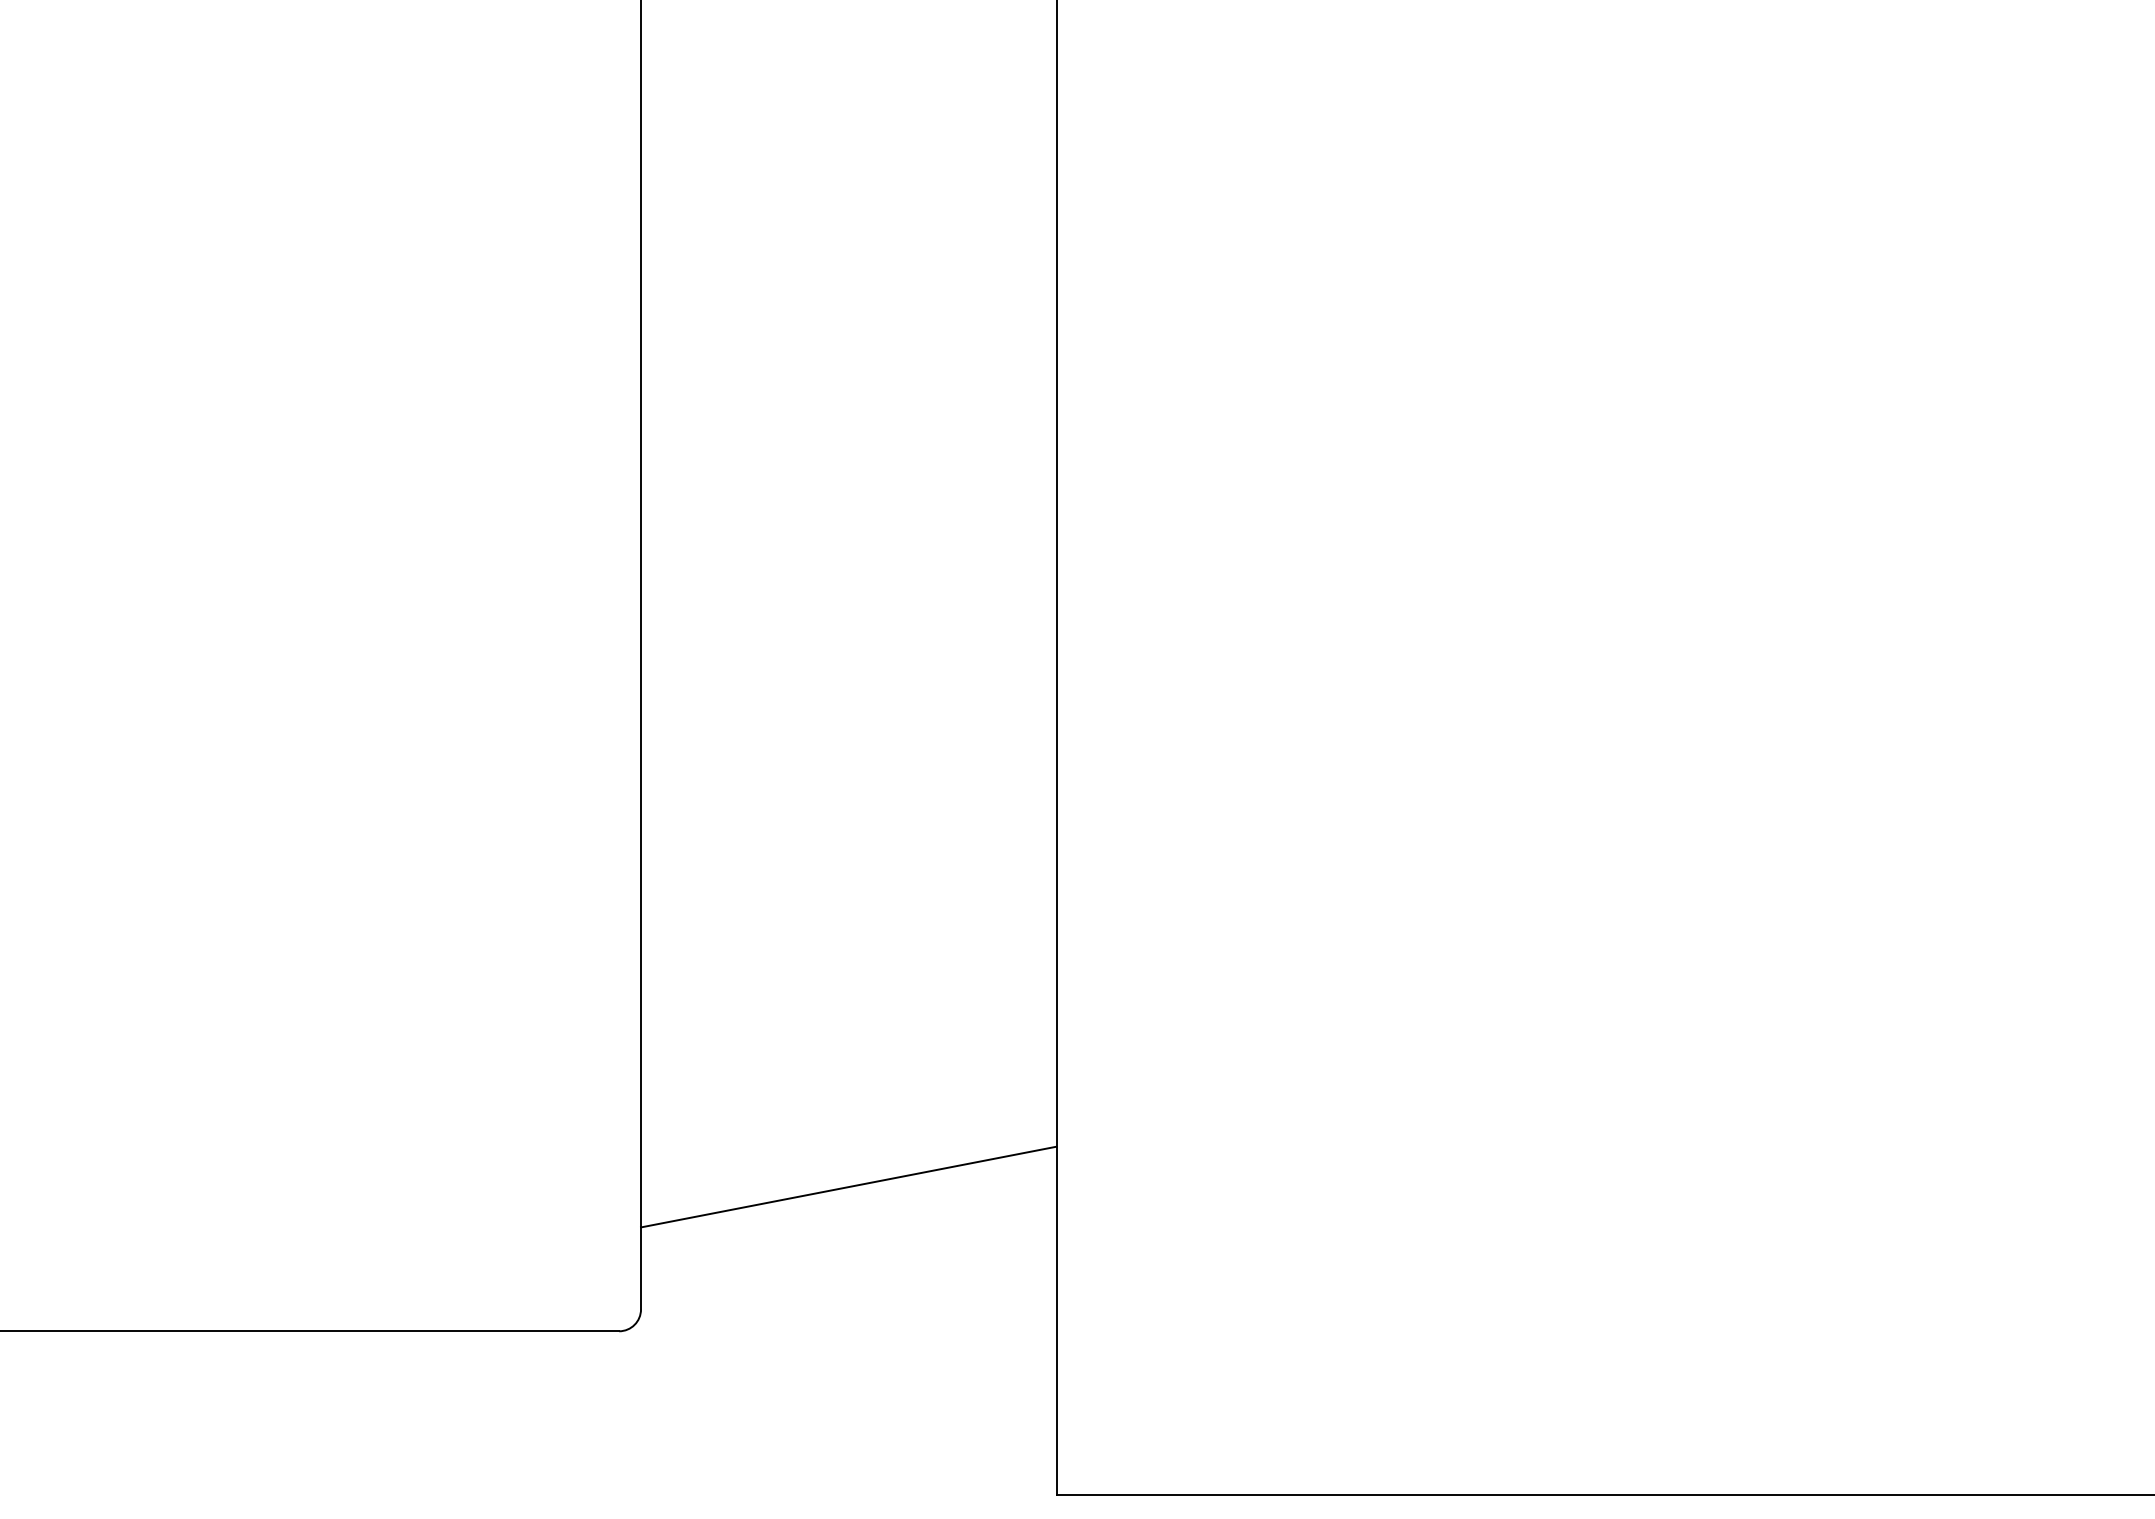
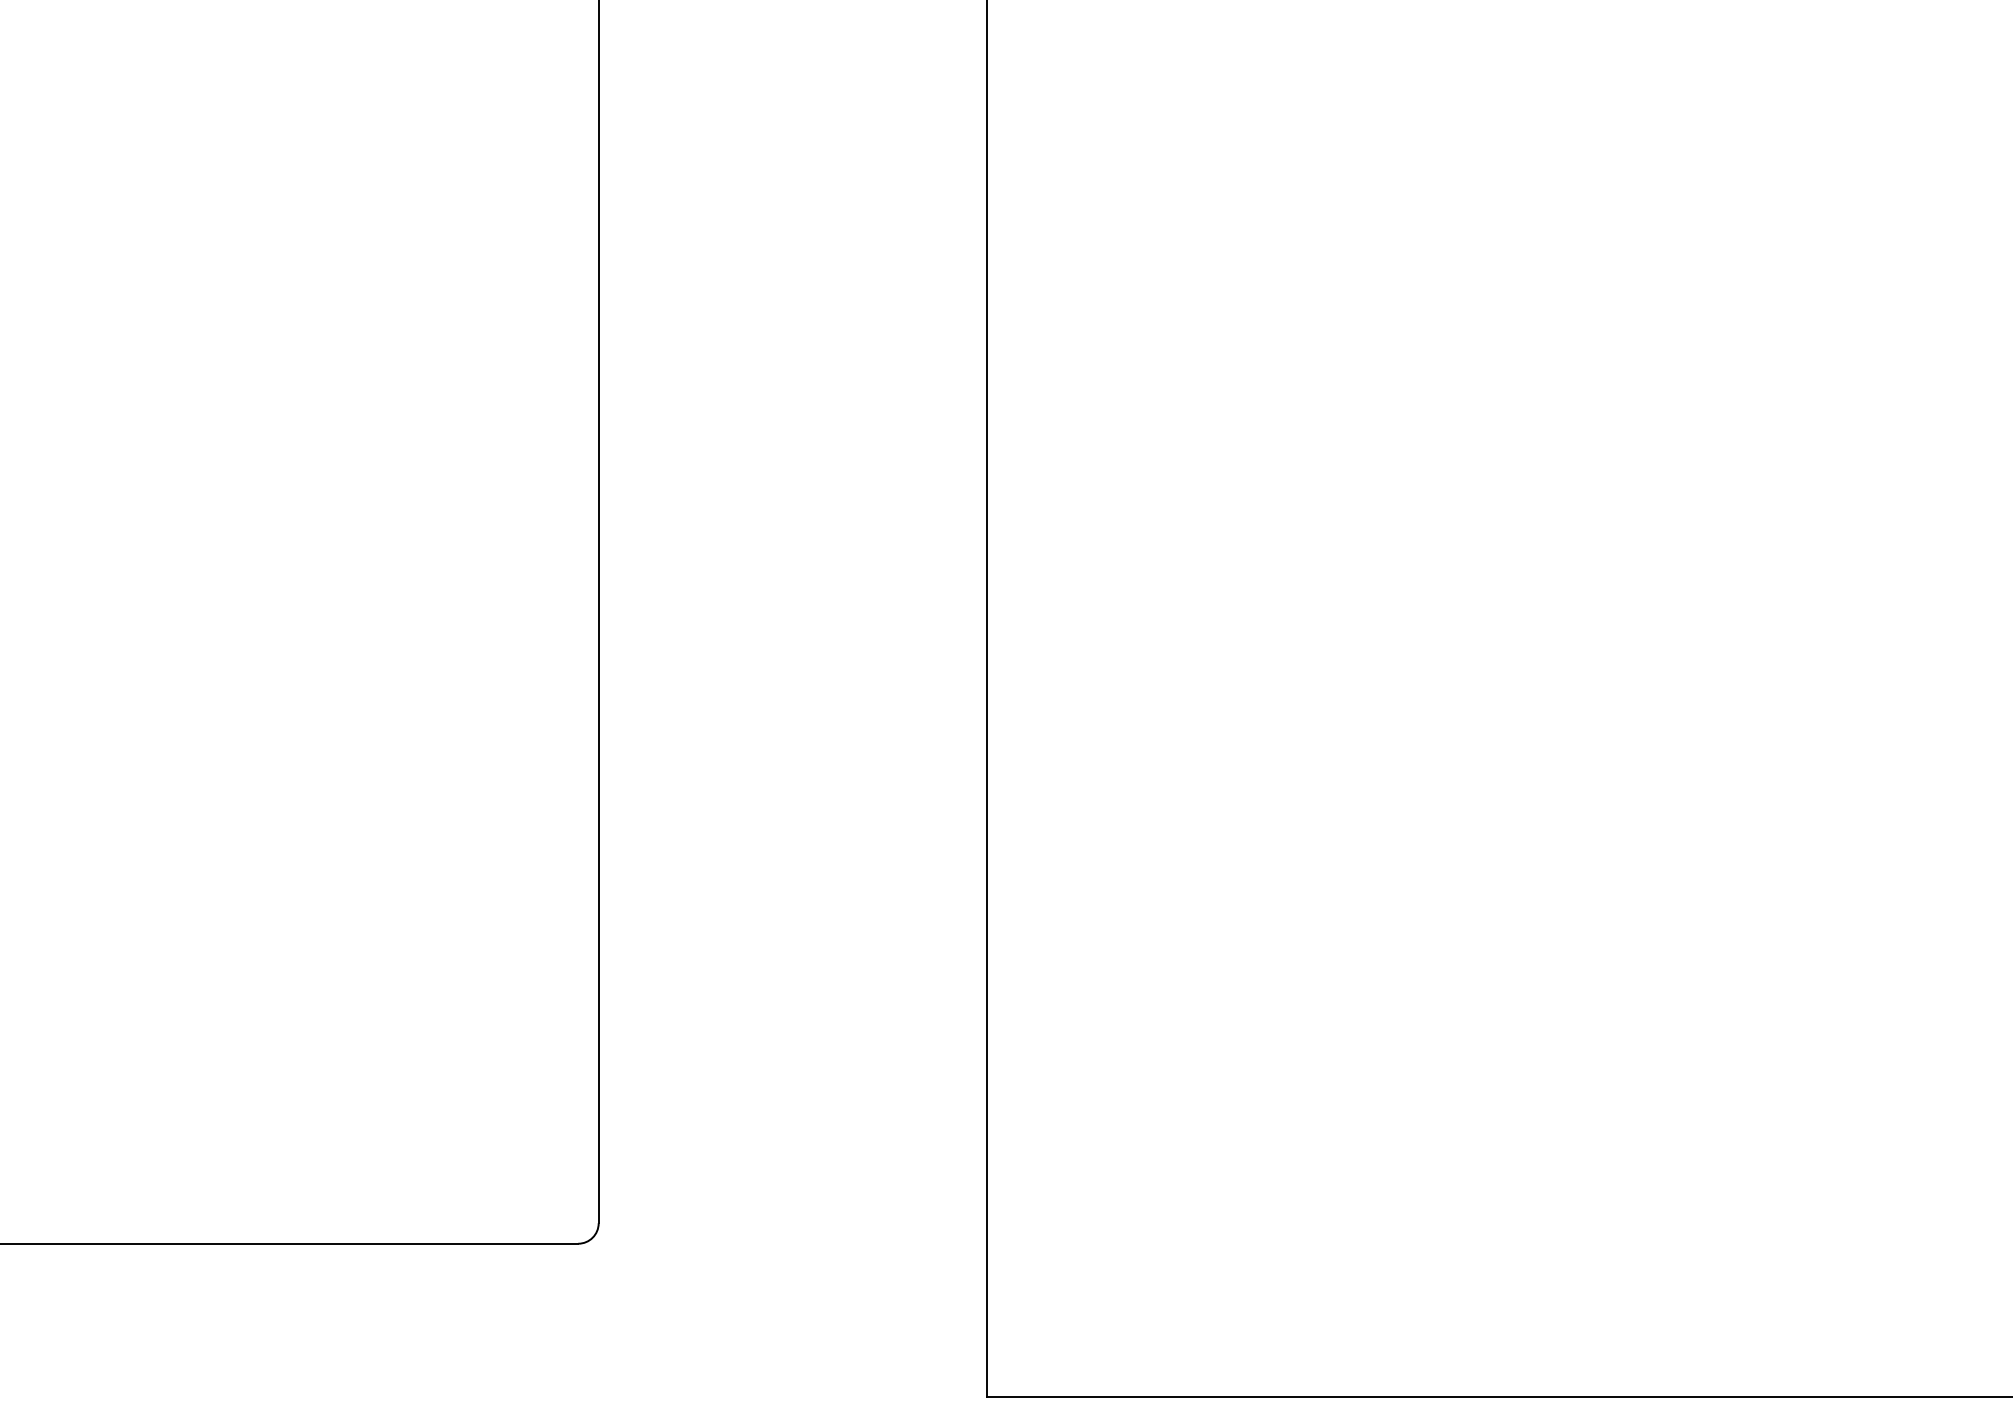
line: (848, 1186) -> (792, 1108), removed

